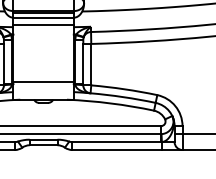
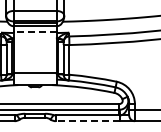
line: (44, 25) -> (35, 31), solid -> dashed
line: (116, 150) -> (87, 121), solid -> dashed

